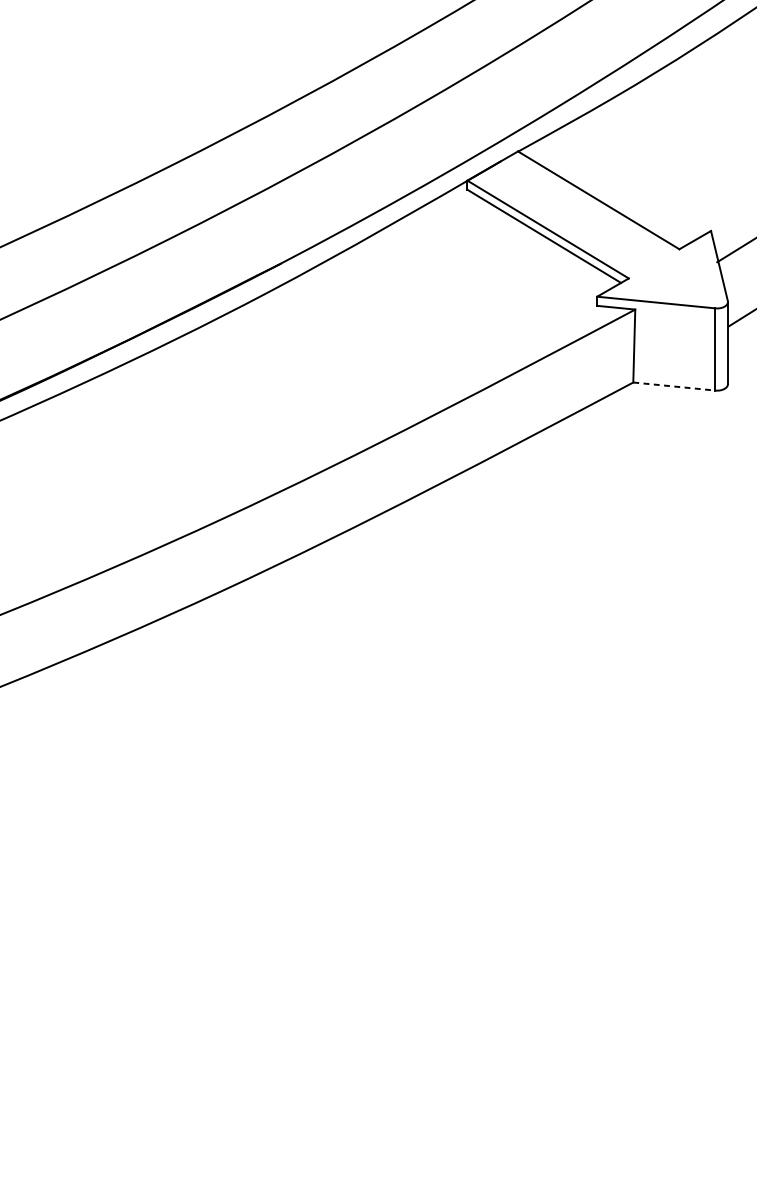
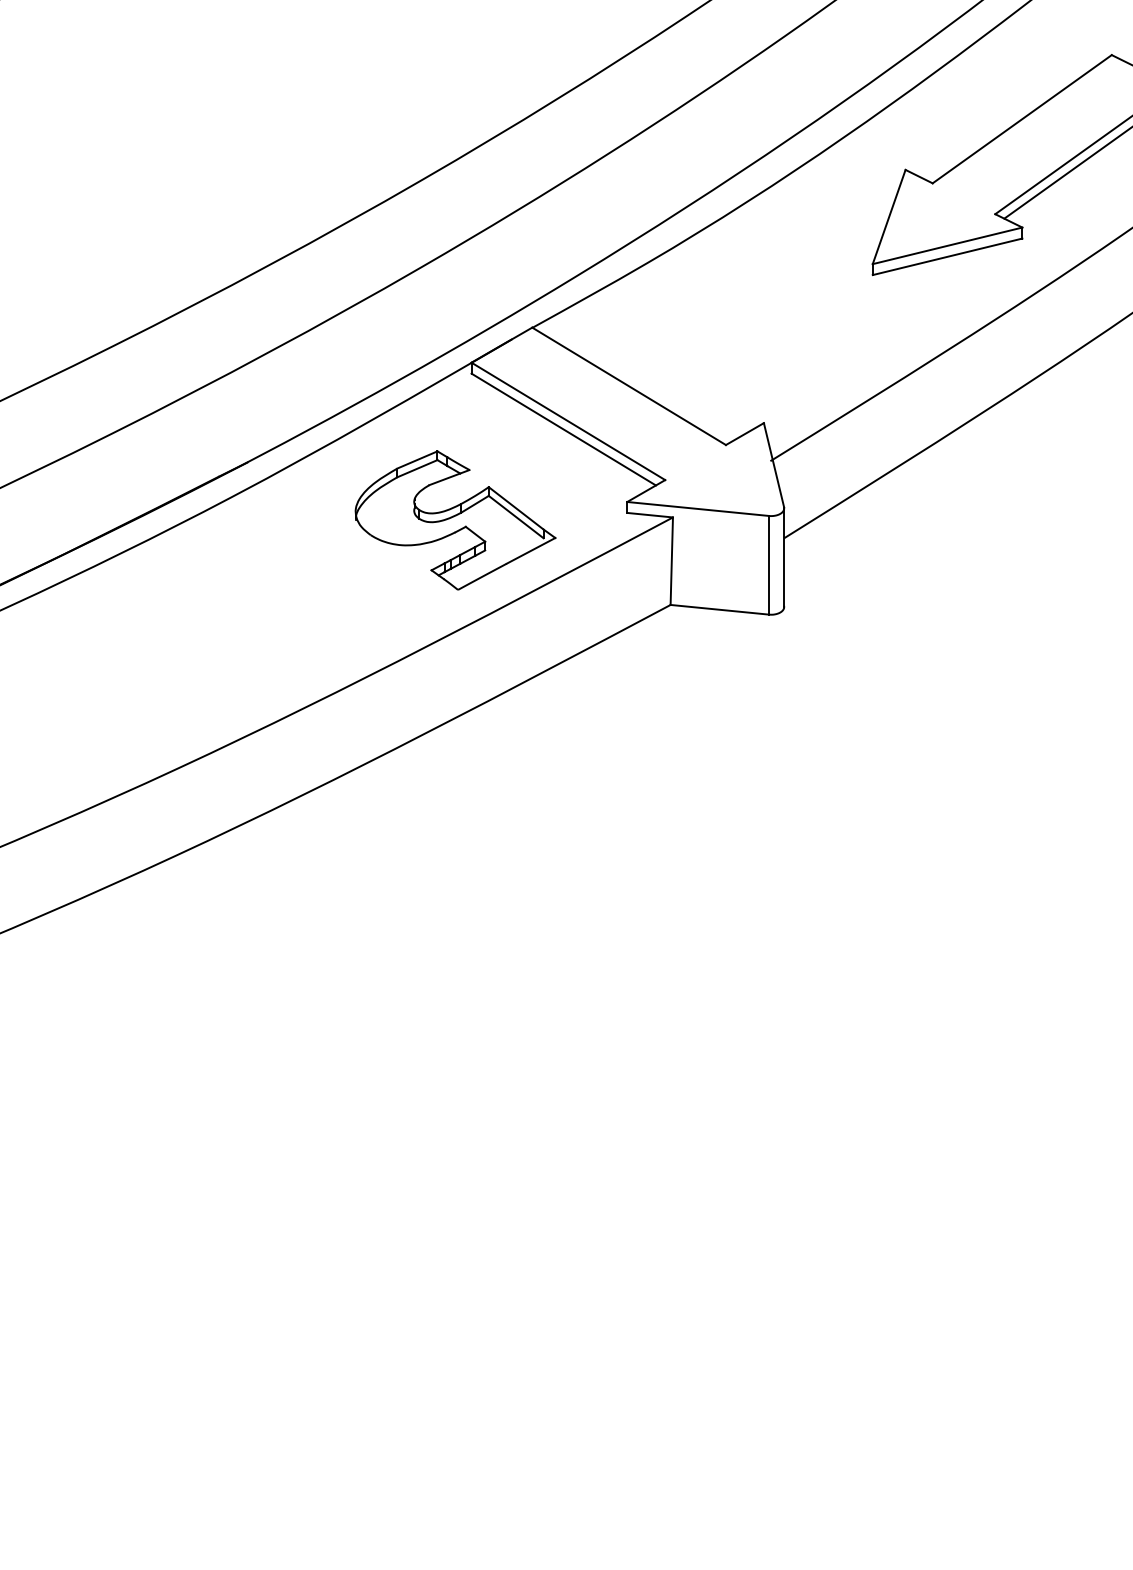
part: (454, 312) -> (455, 520), added
line: (674, 386) -> (720, 609), dashed -> solid

